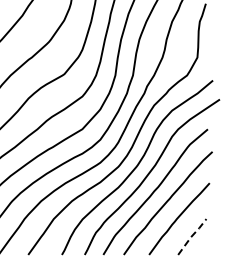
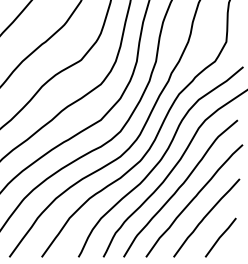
line: (191, 236) -> (219, 237), dashed -> solid

